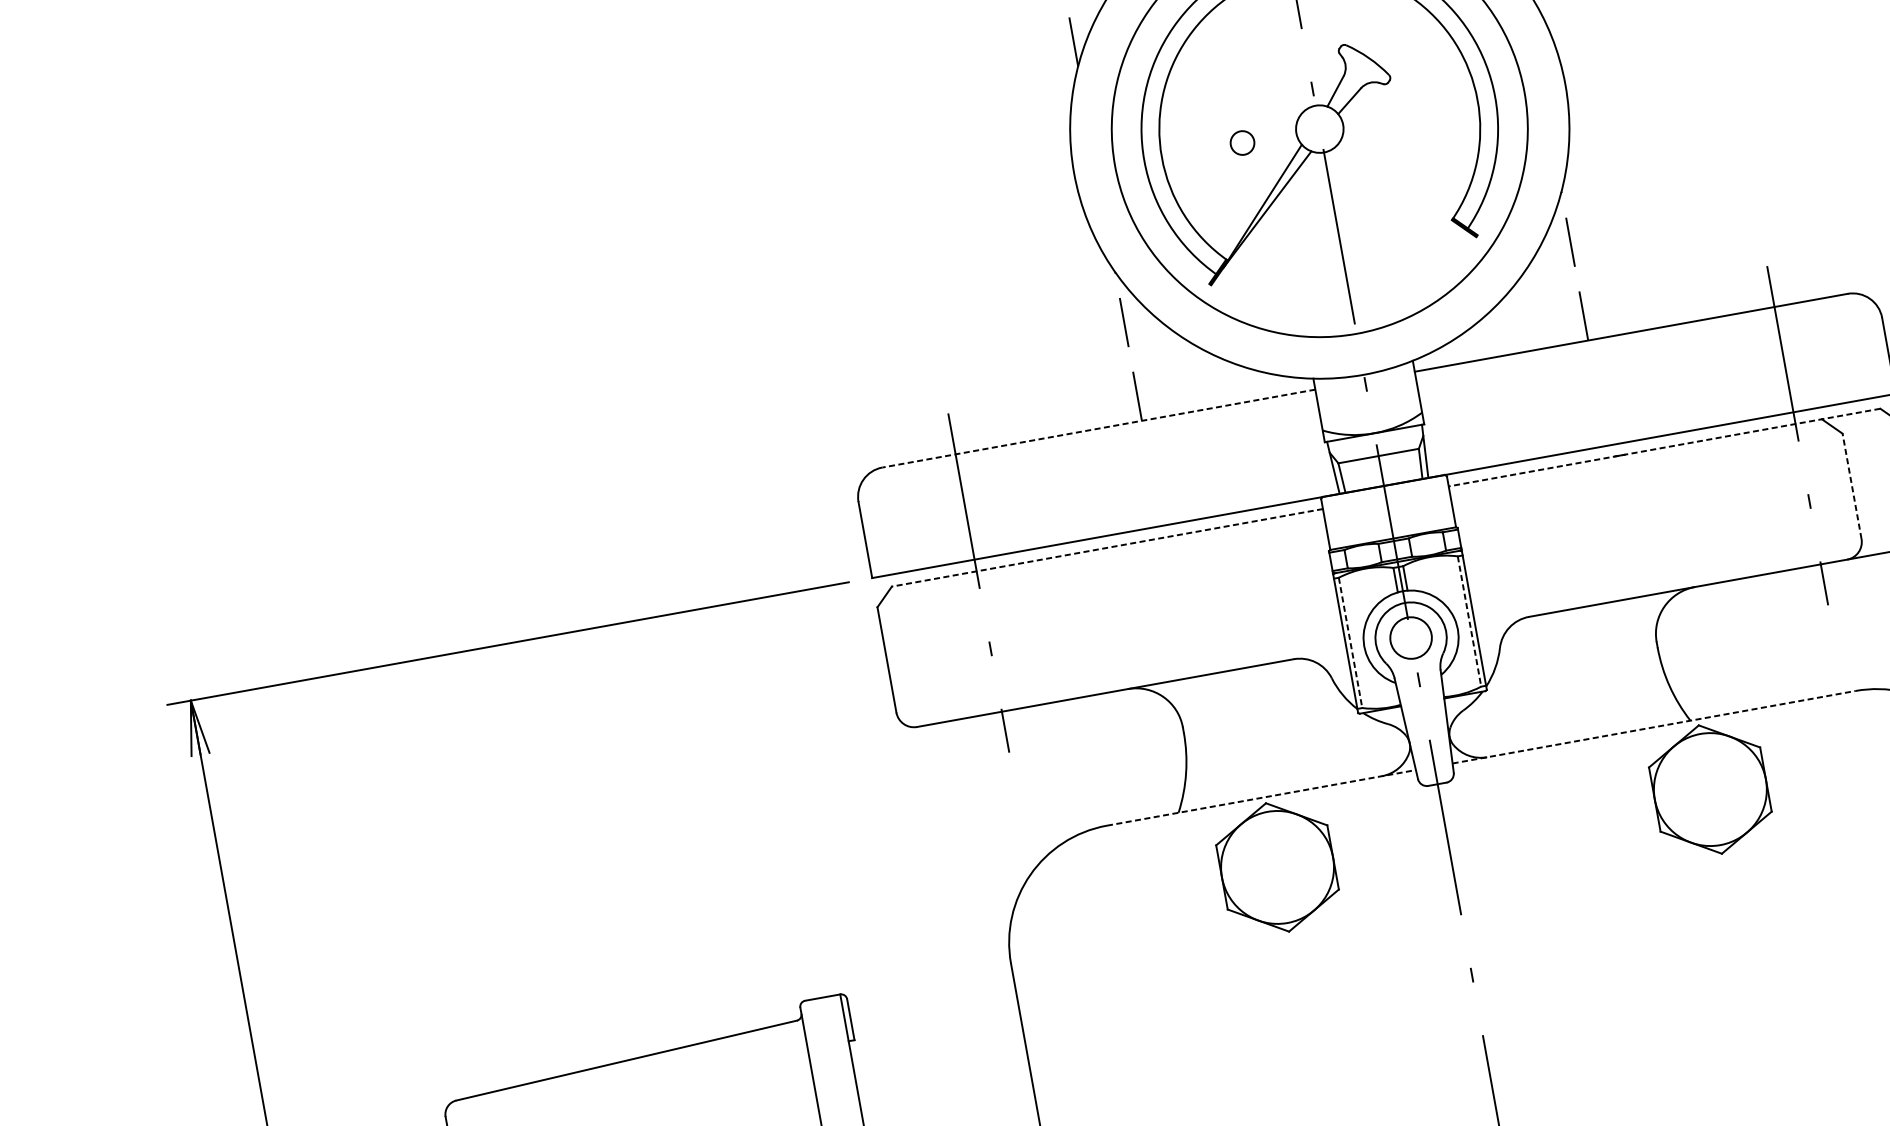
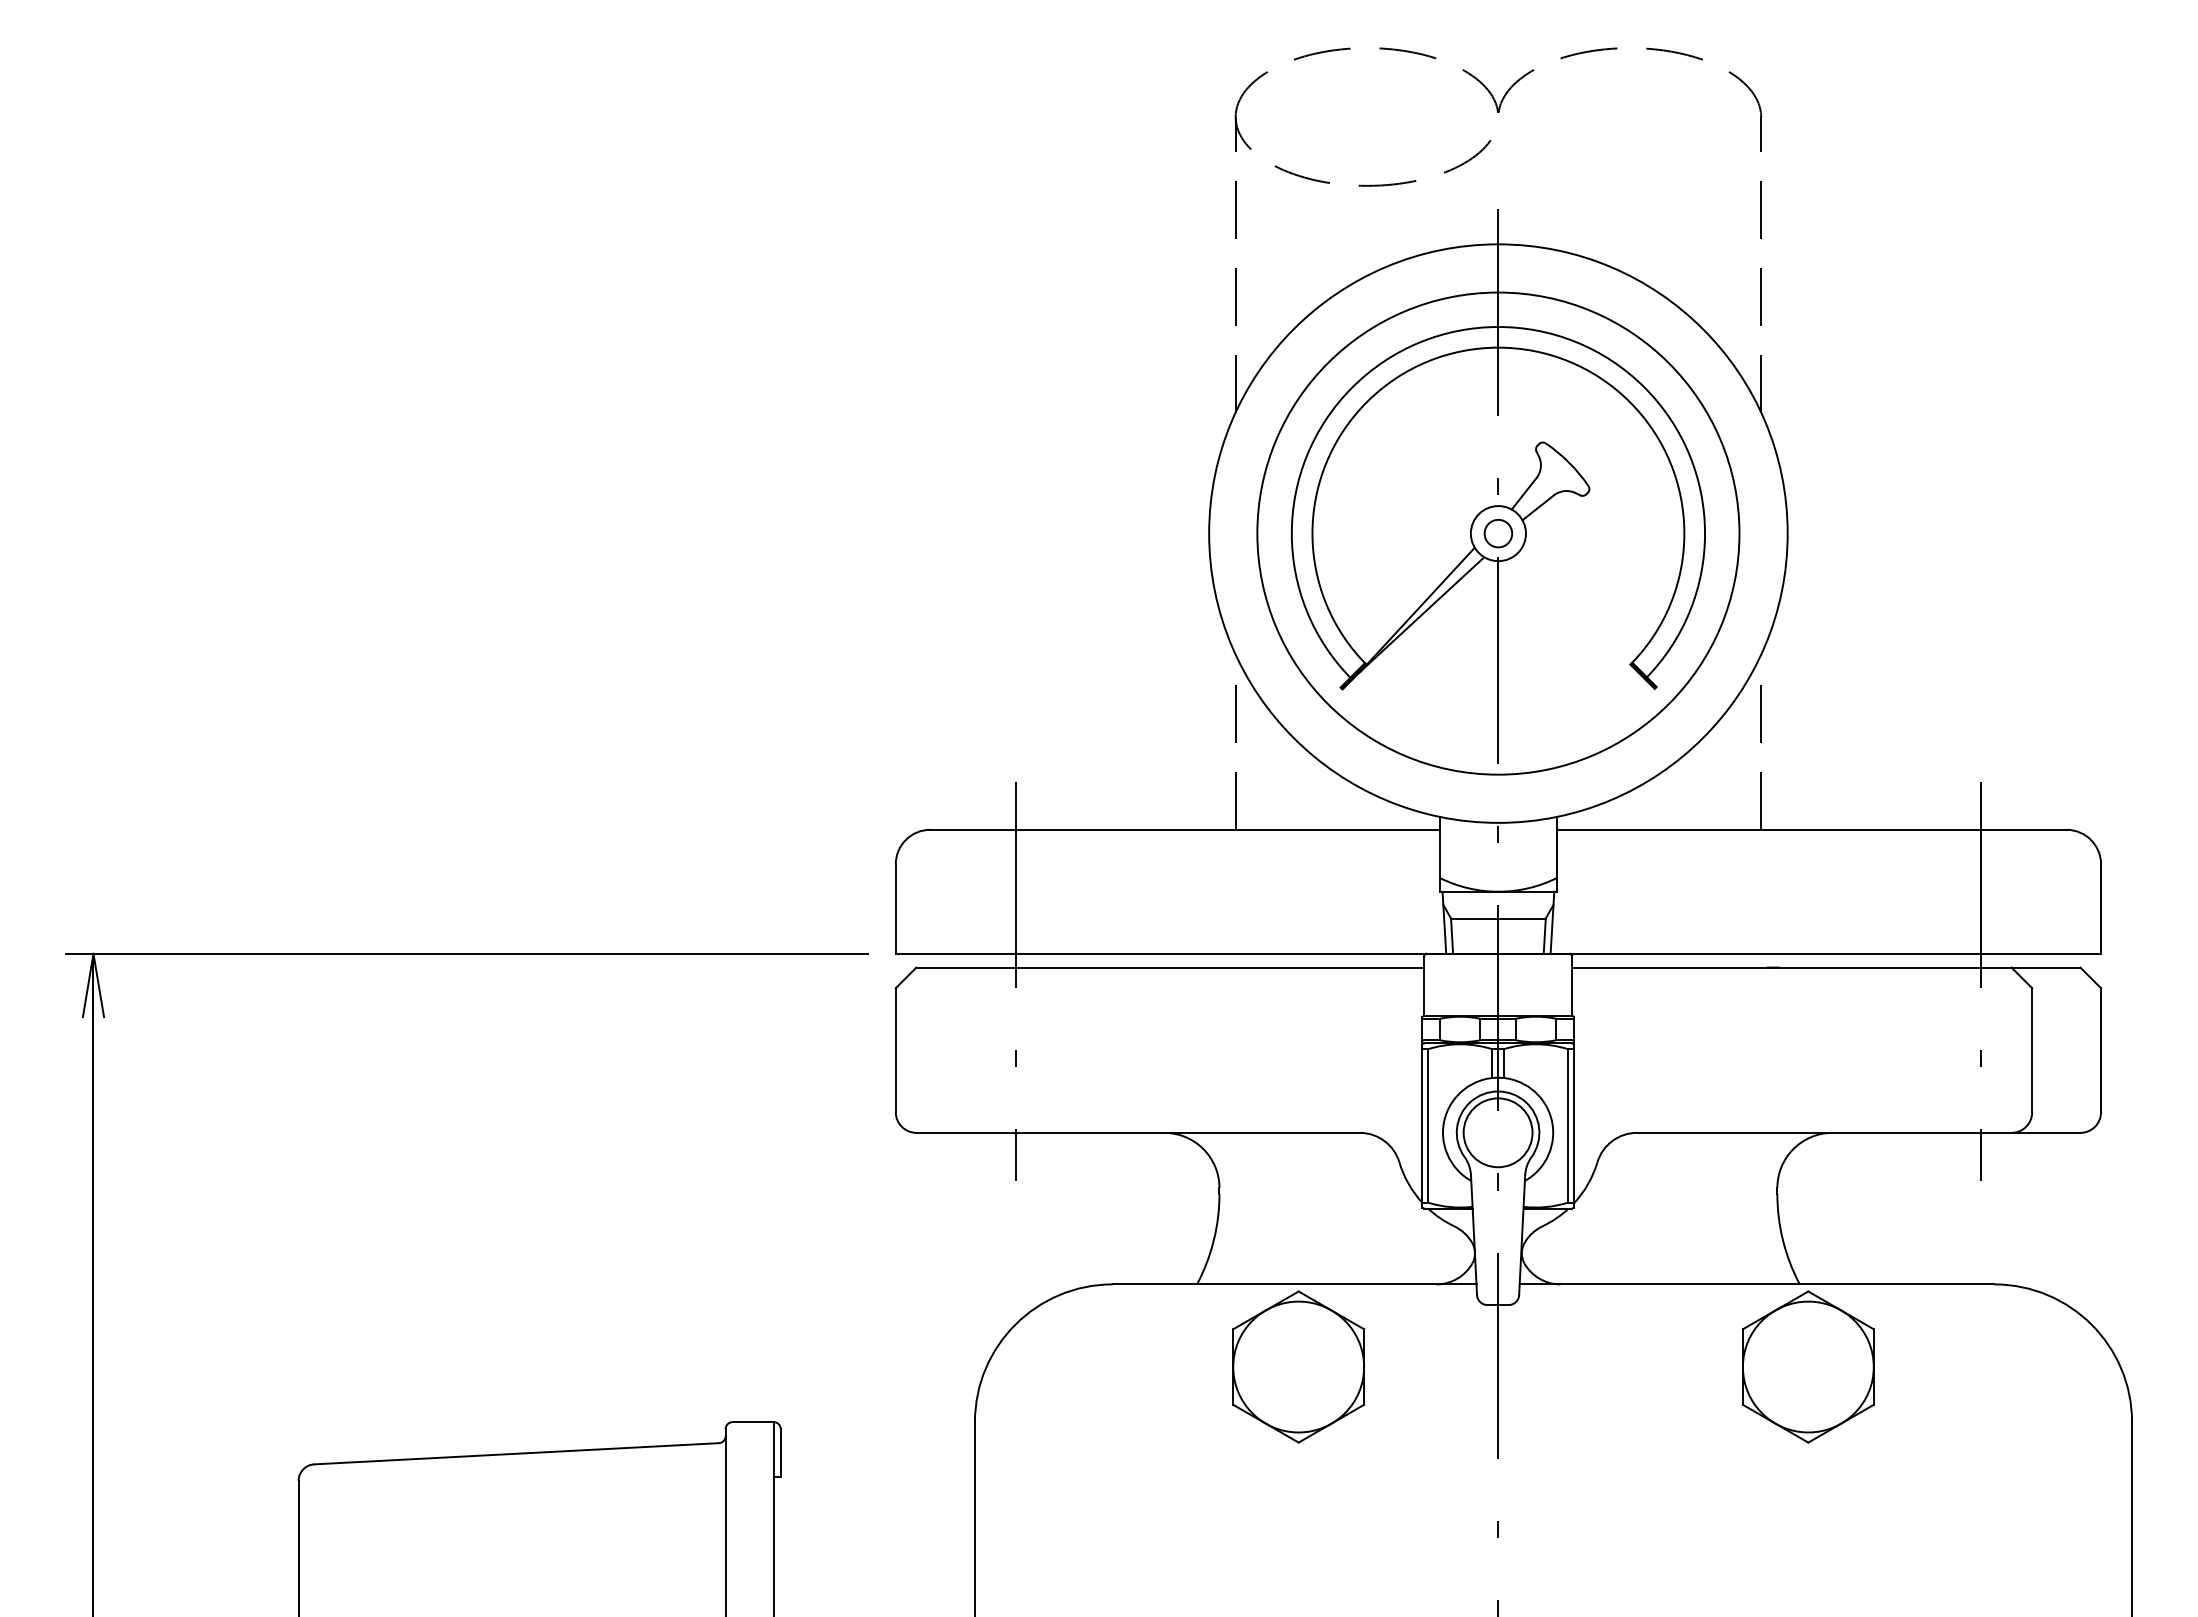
circle: (1242, 142) -> (1498, 533), moved
line: (1099, 428) -> (1185, 829), dashed -> solid
line: (1663, 447) -> (1825, 967), dashed -> solid
line: (1852, 486) -> (2032, 1050), dashed -> solid
line: (1107, 547) -> (1170, 967), dashed -> solid
line: (1469, 621) -> (1568, 1125), dashed -> solid
circle: (1410, 637) -> (1497, 1132), size x1.43
line: (1350, 642) -> (1428, 1125), dashed -> solid
line: (1654, 727) -> (1757, 1284), dashed -> solid
line: (1261, 797) -> (1294, 1284), dashed -> solid

